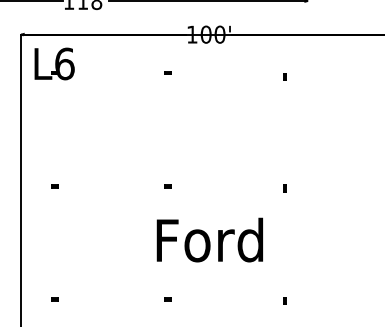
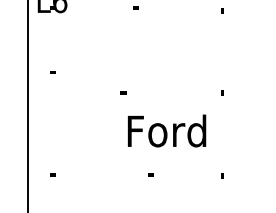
part: (54, 186) -> (52, 72), moved
part: (167, 186) -> (123, 92), moved
part: (167, 299) -> (150, 174), moved

